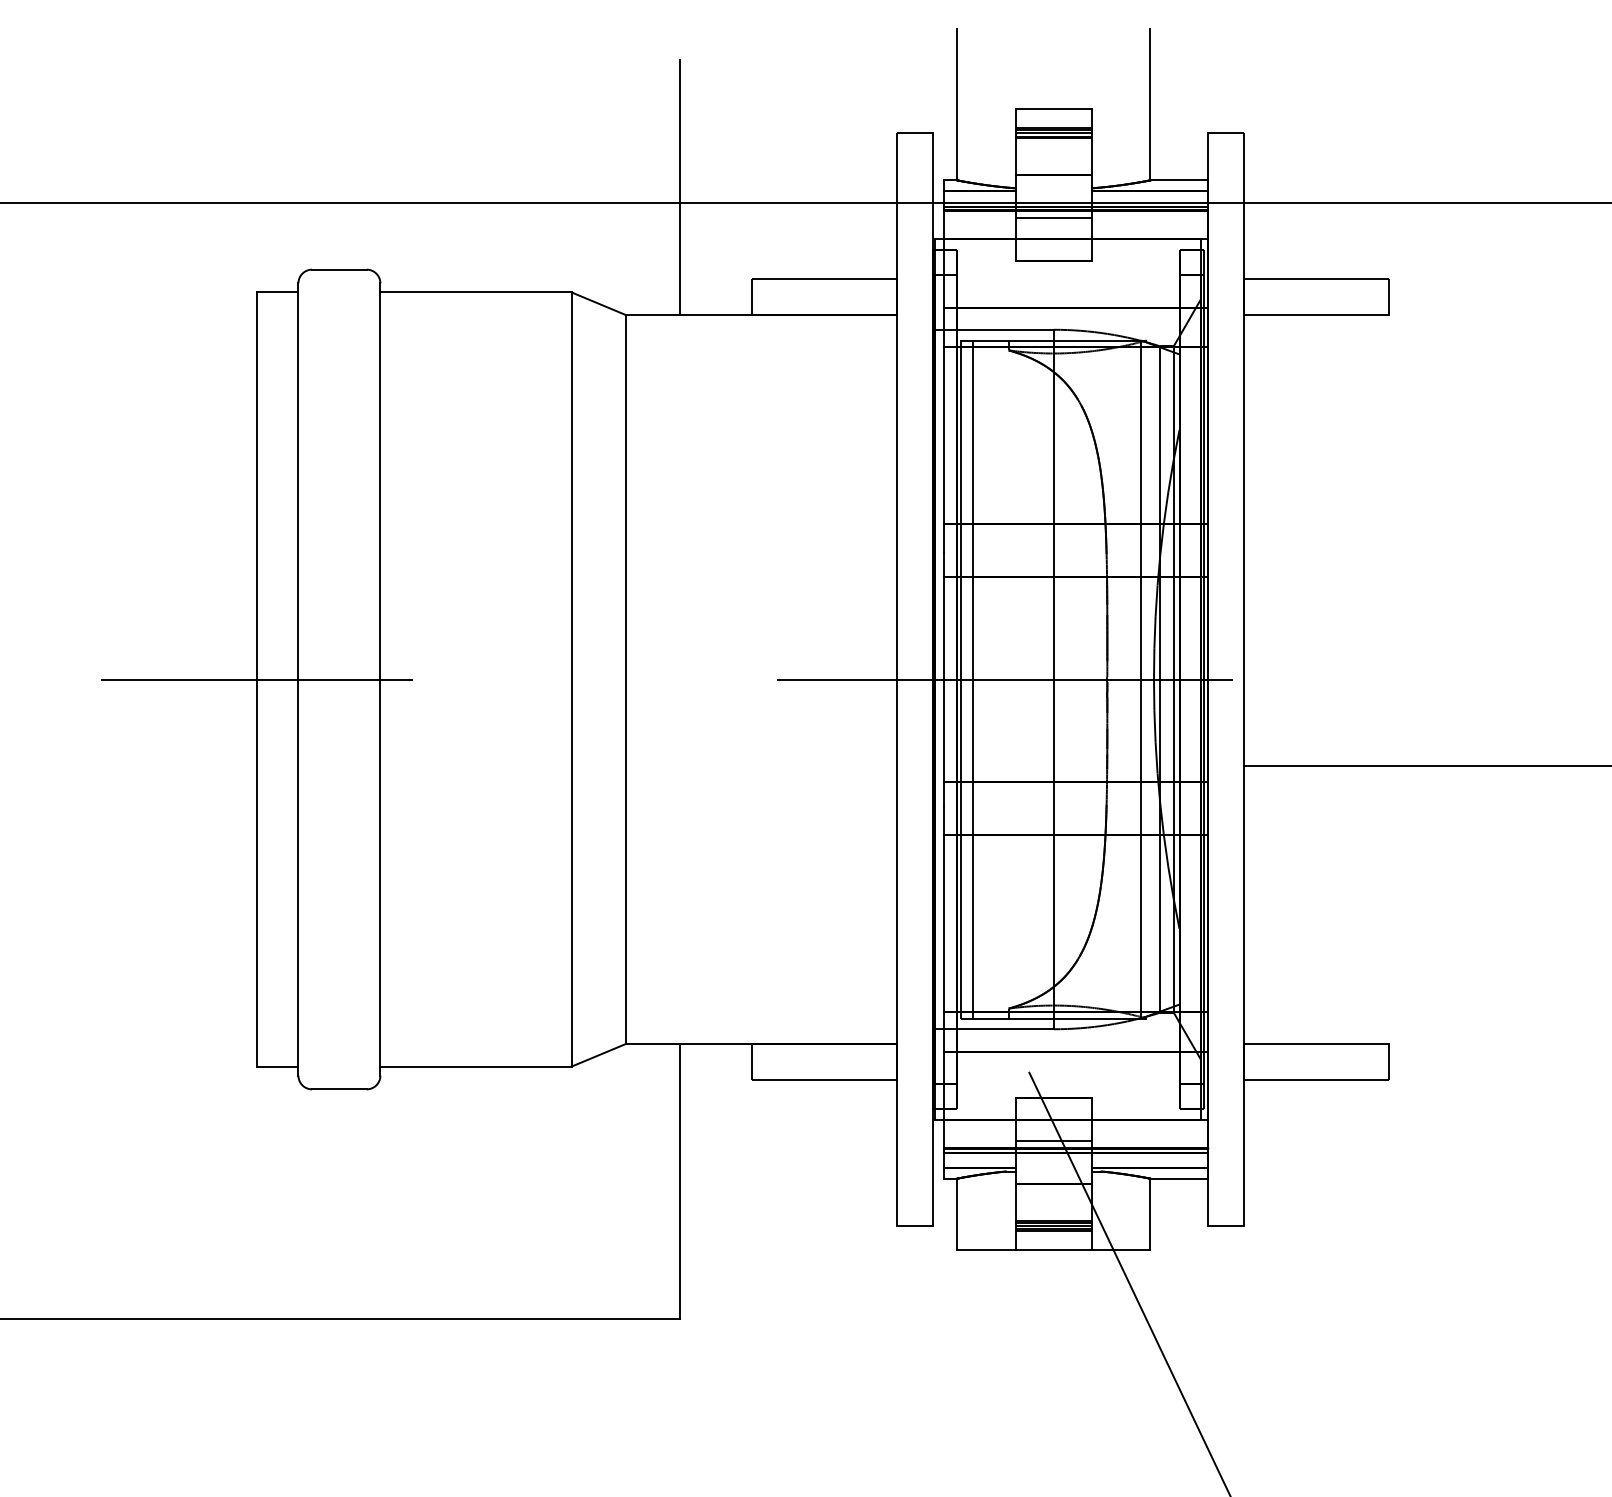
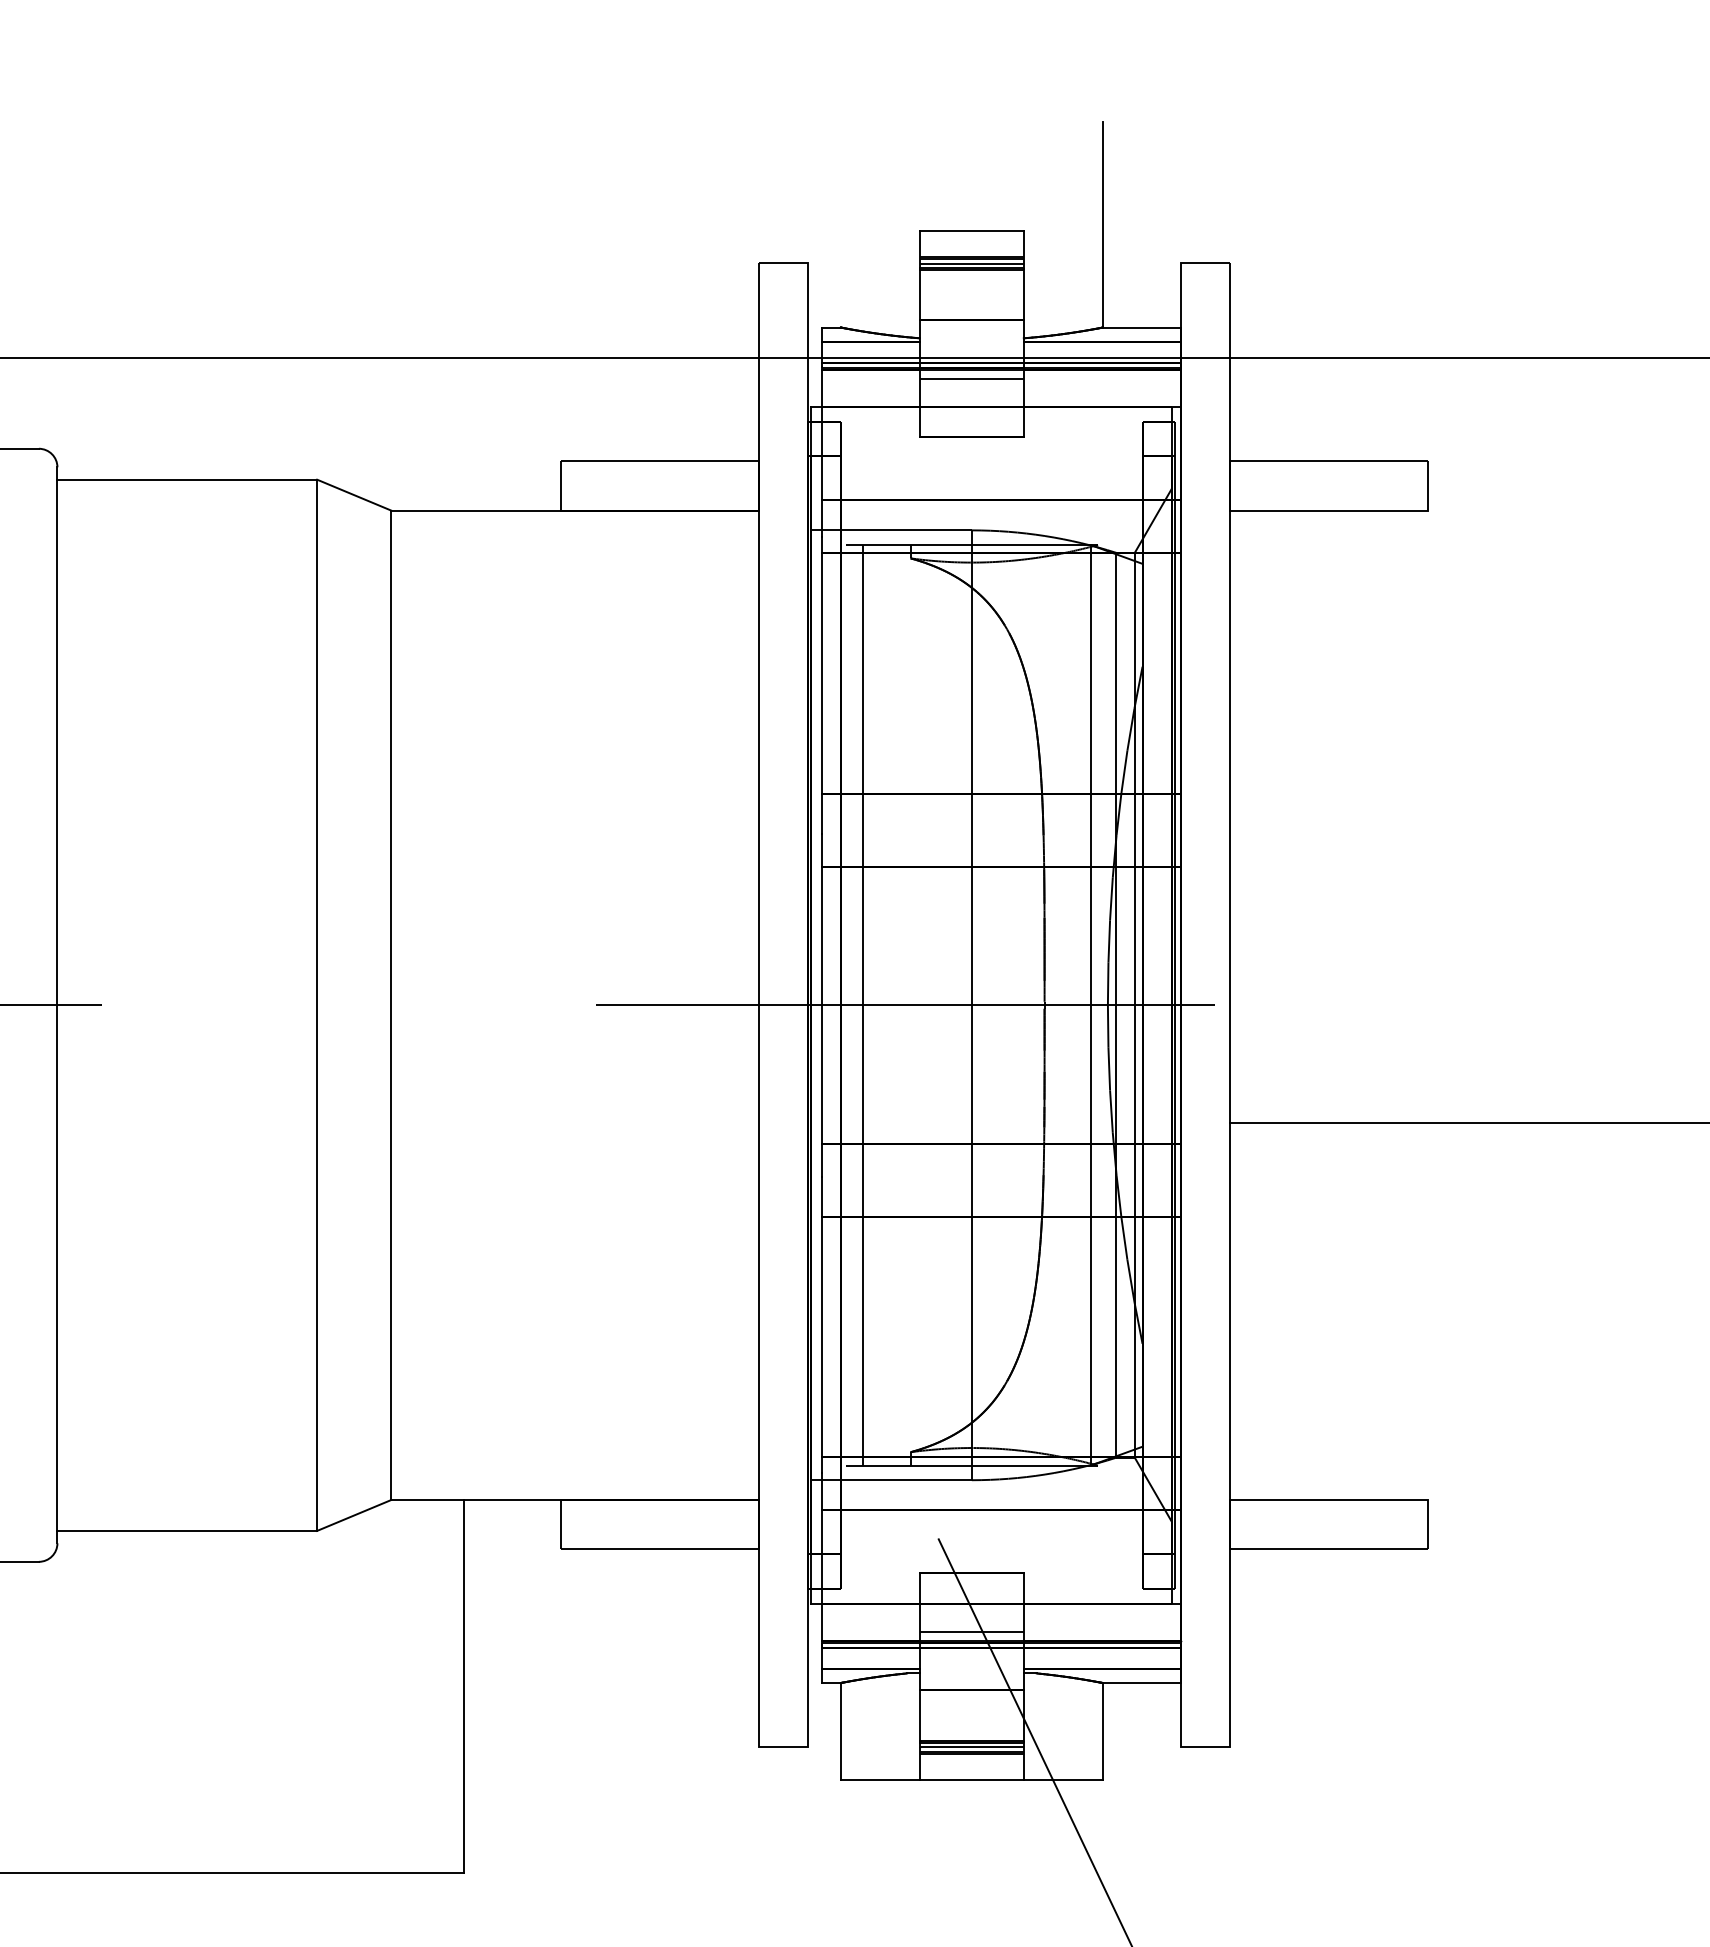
line: (957, 104) -> (841, 224), removed
line: (679, 187) -> (463, 337), removed
line: (960, 679) -> (845, 1005), removed

